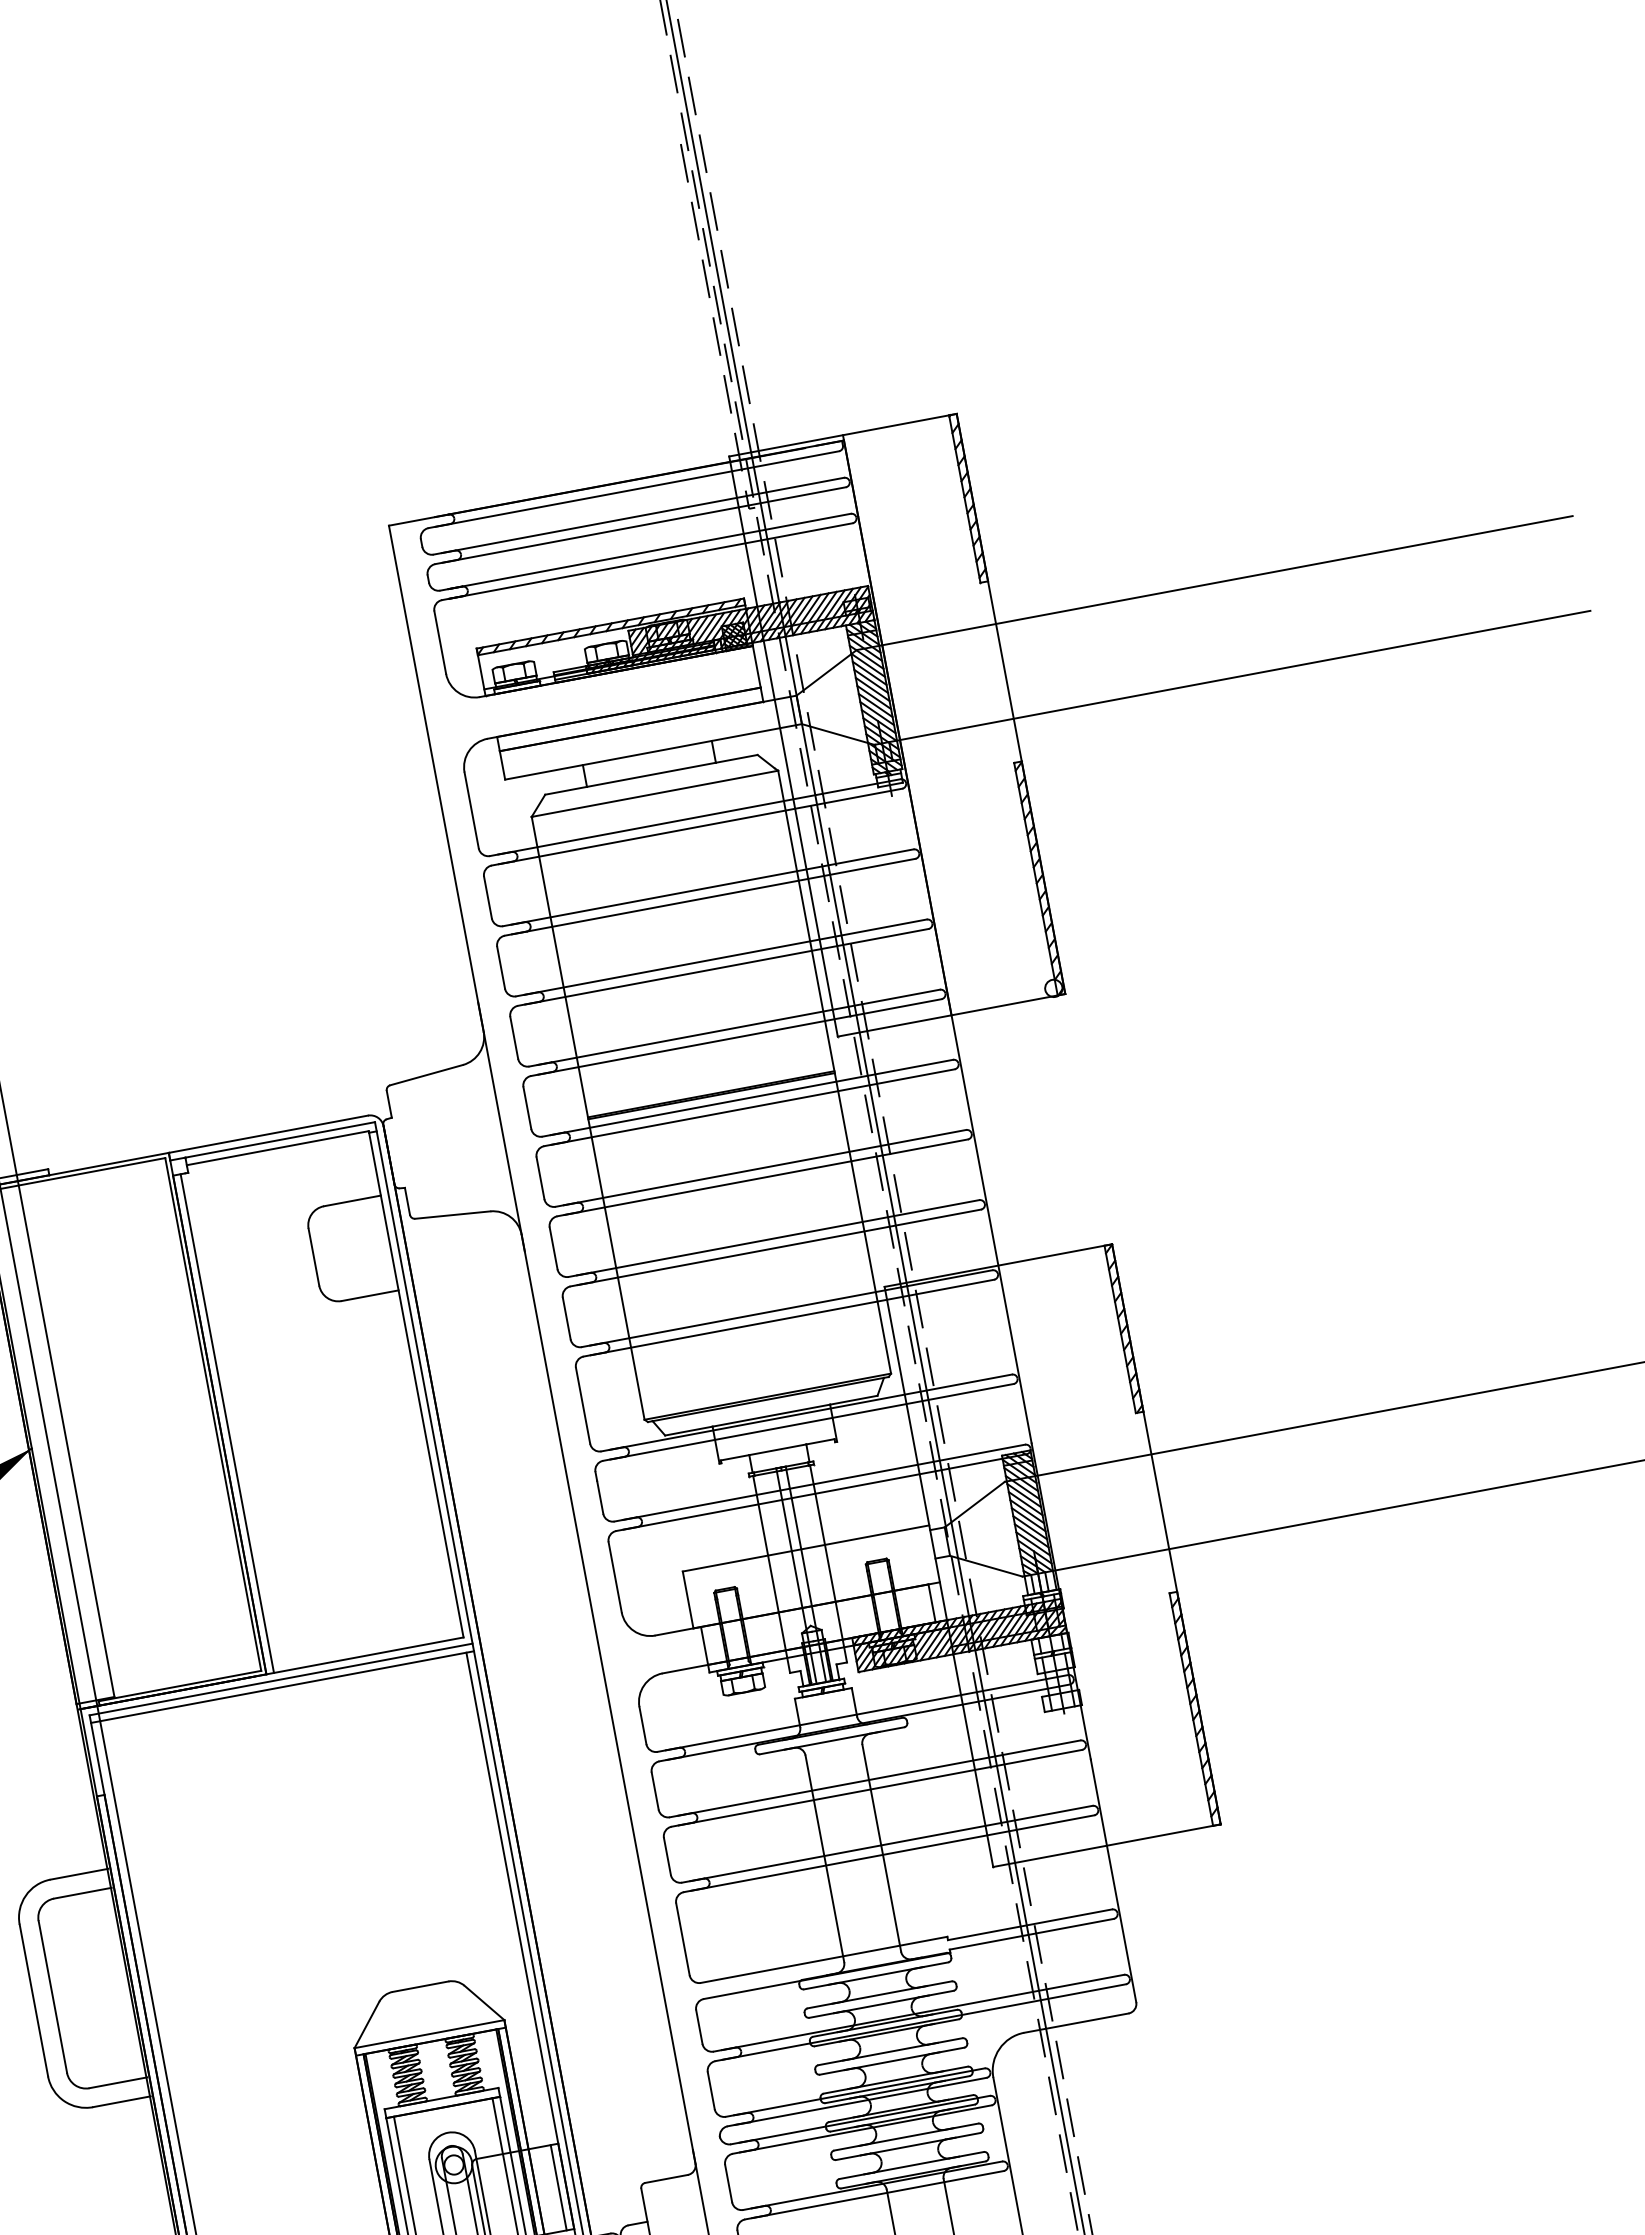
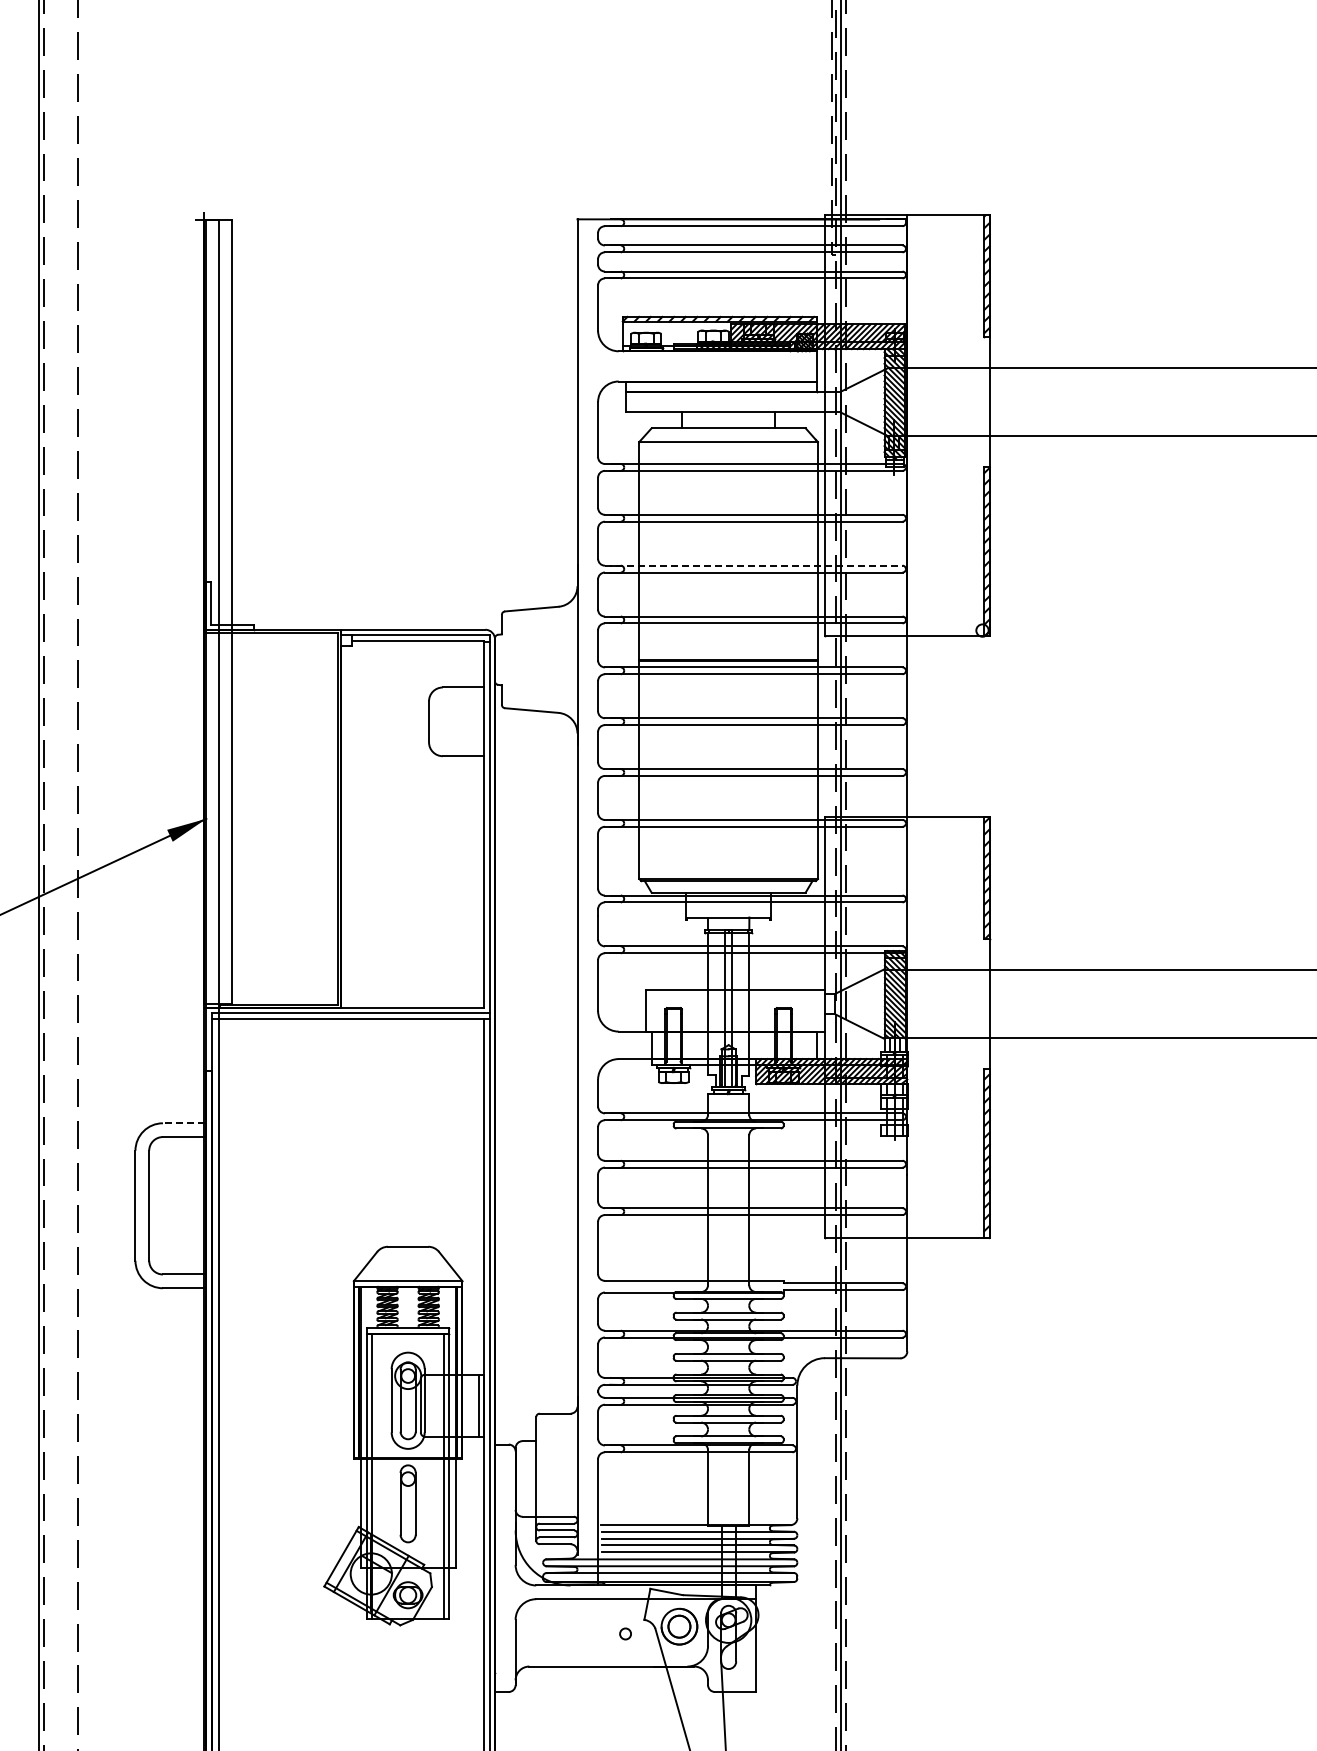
line: (721, 957) -> (753, 565), solid -> dashed
line: (227, 1422) -> (346, 826), removed
line: (78, 1874) -> (183, 1123), solid -> dashed

